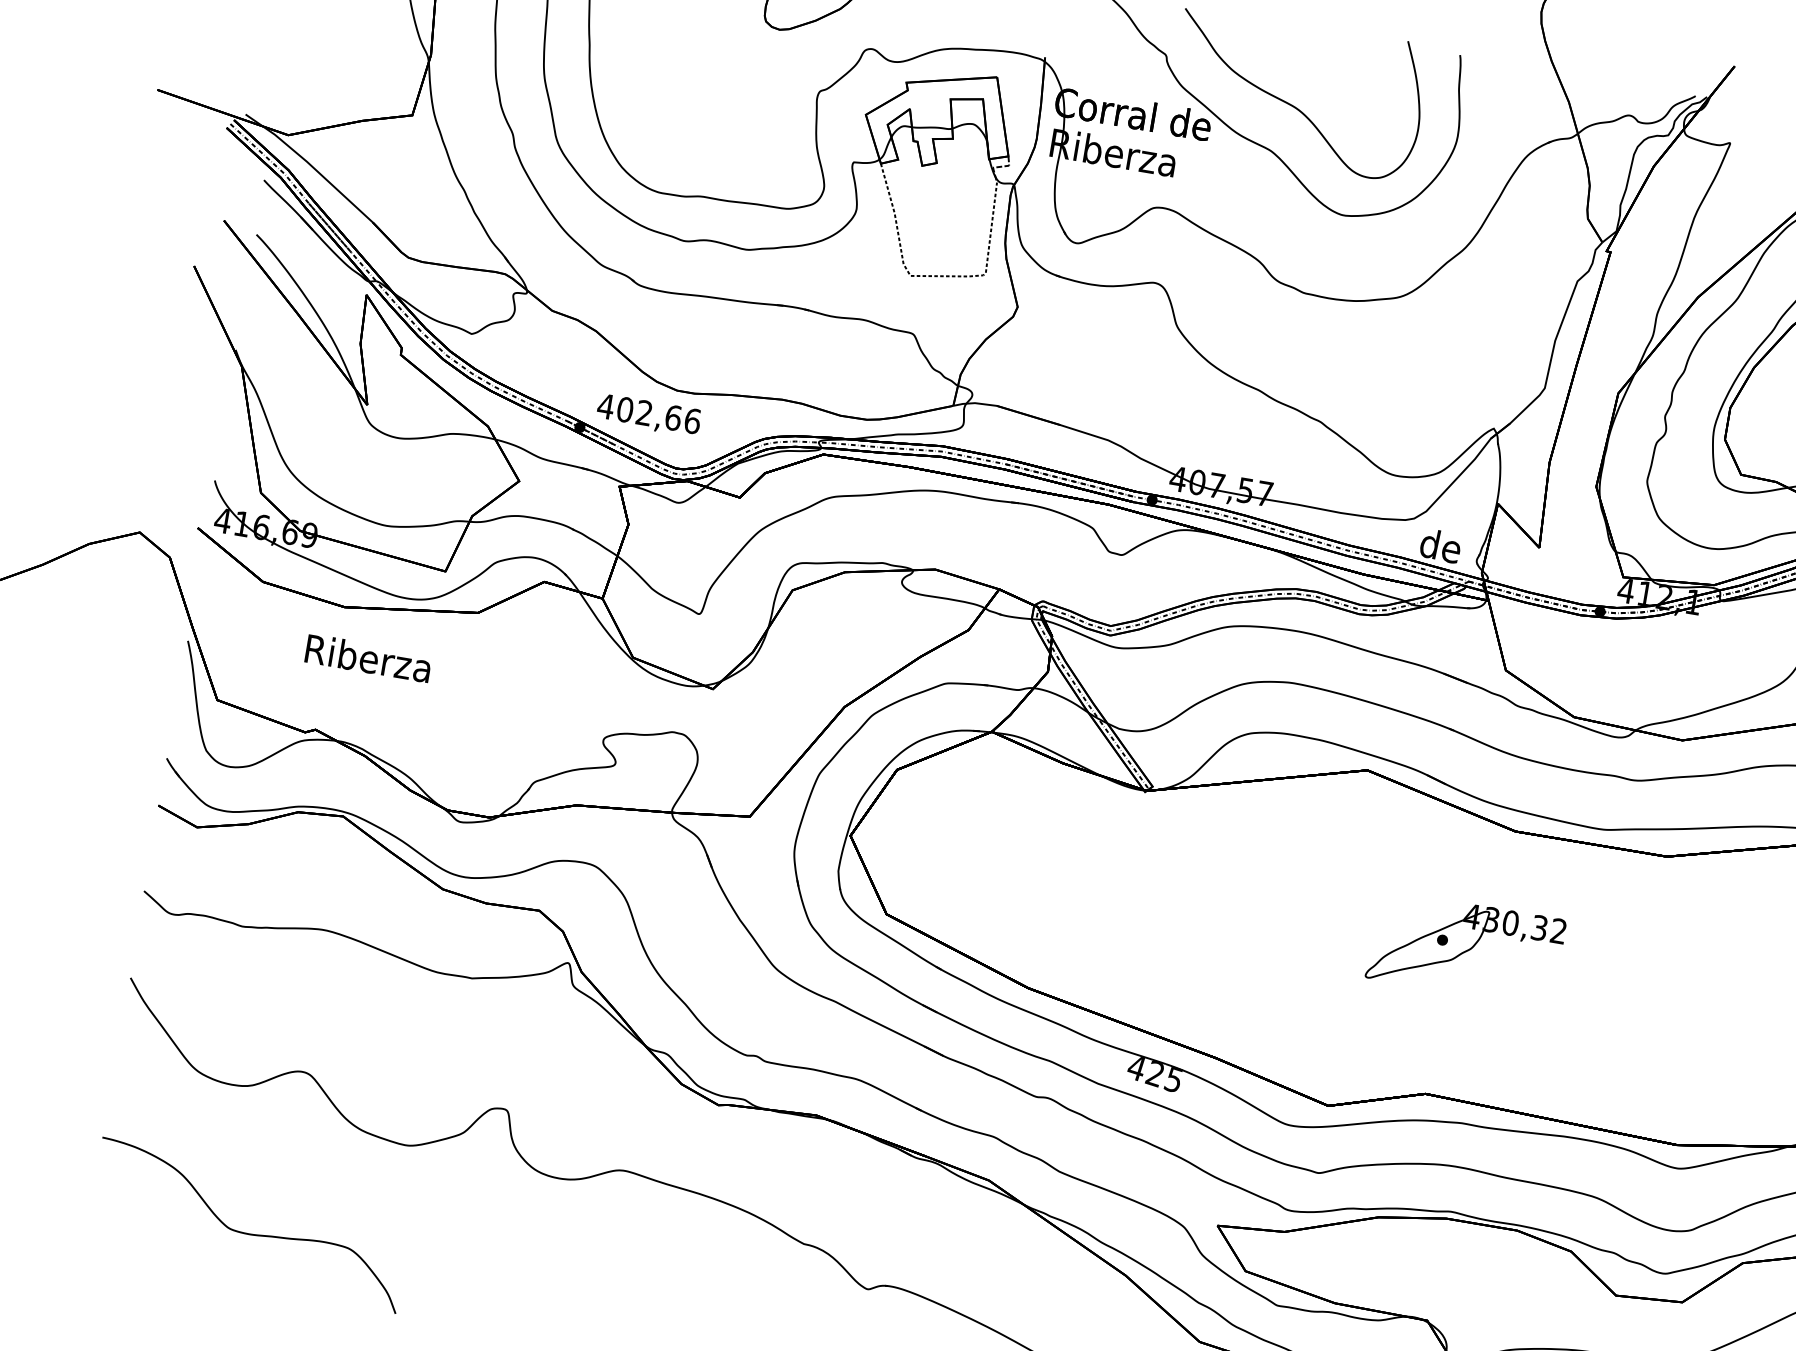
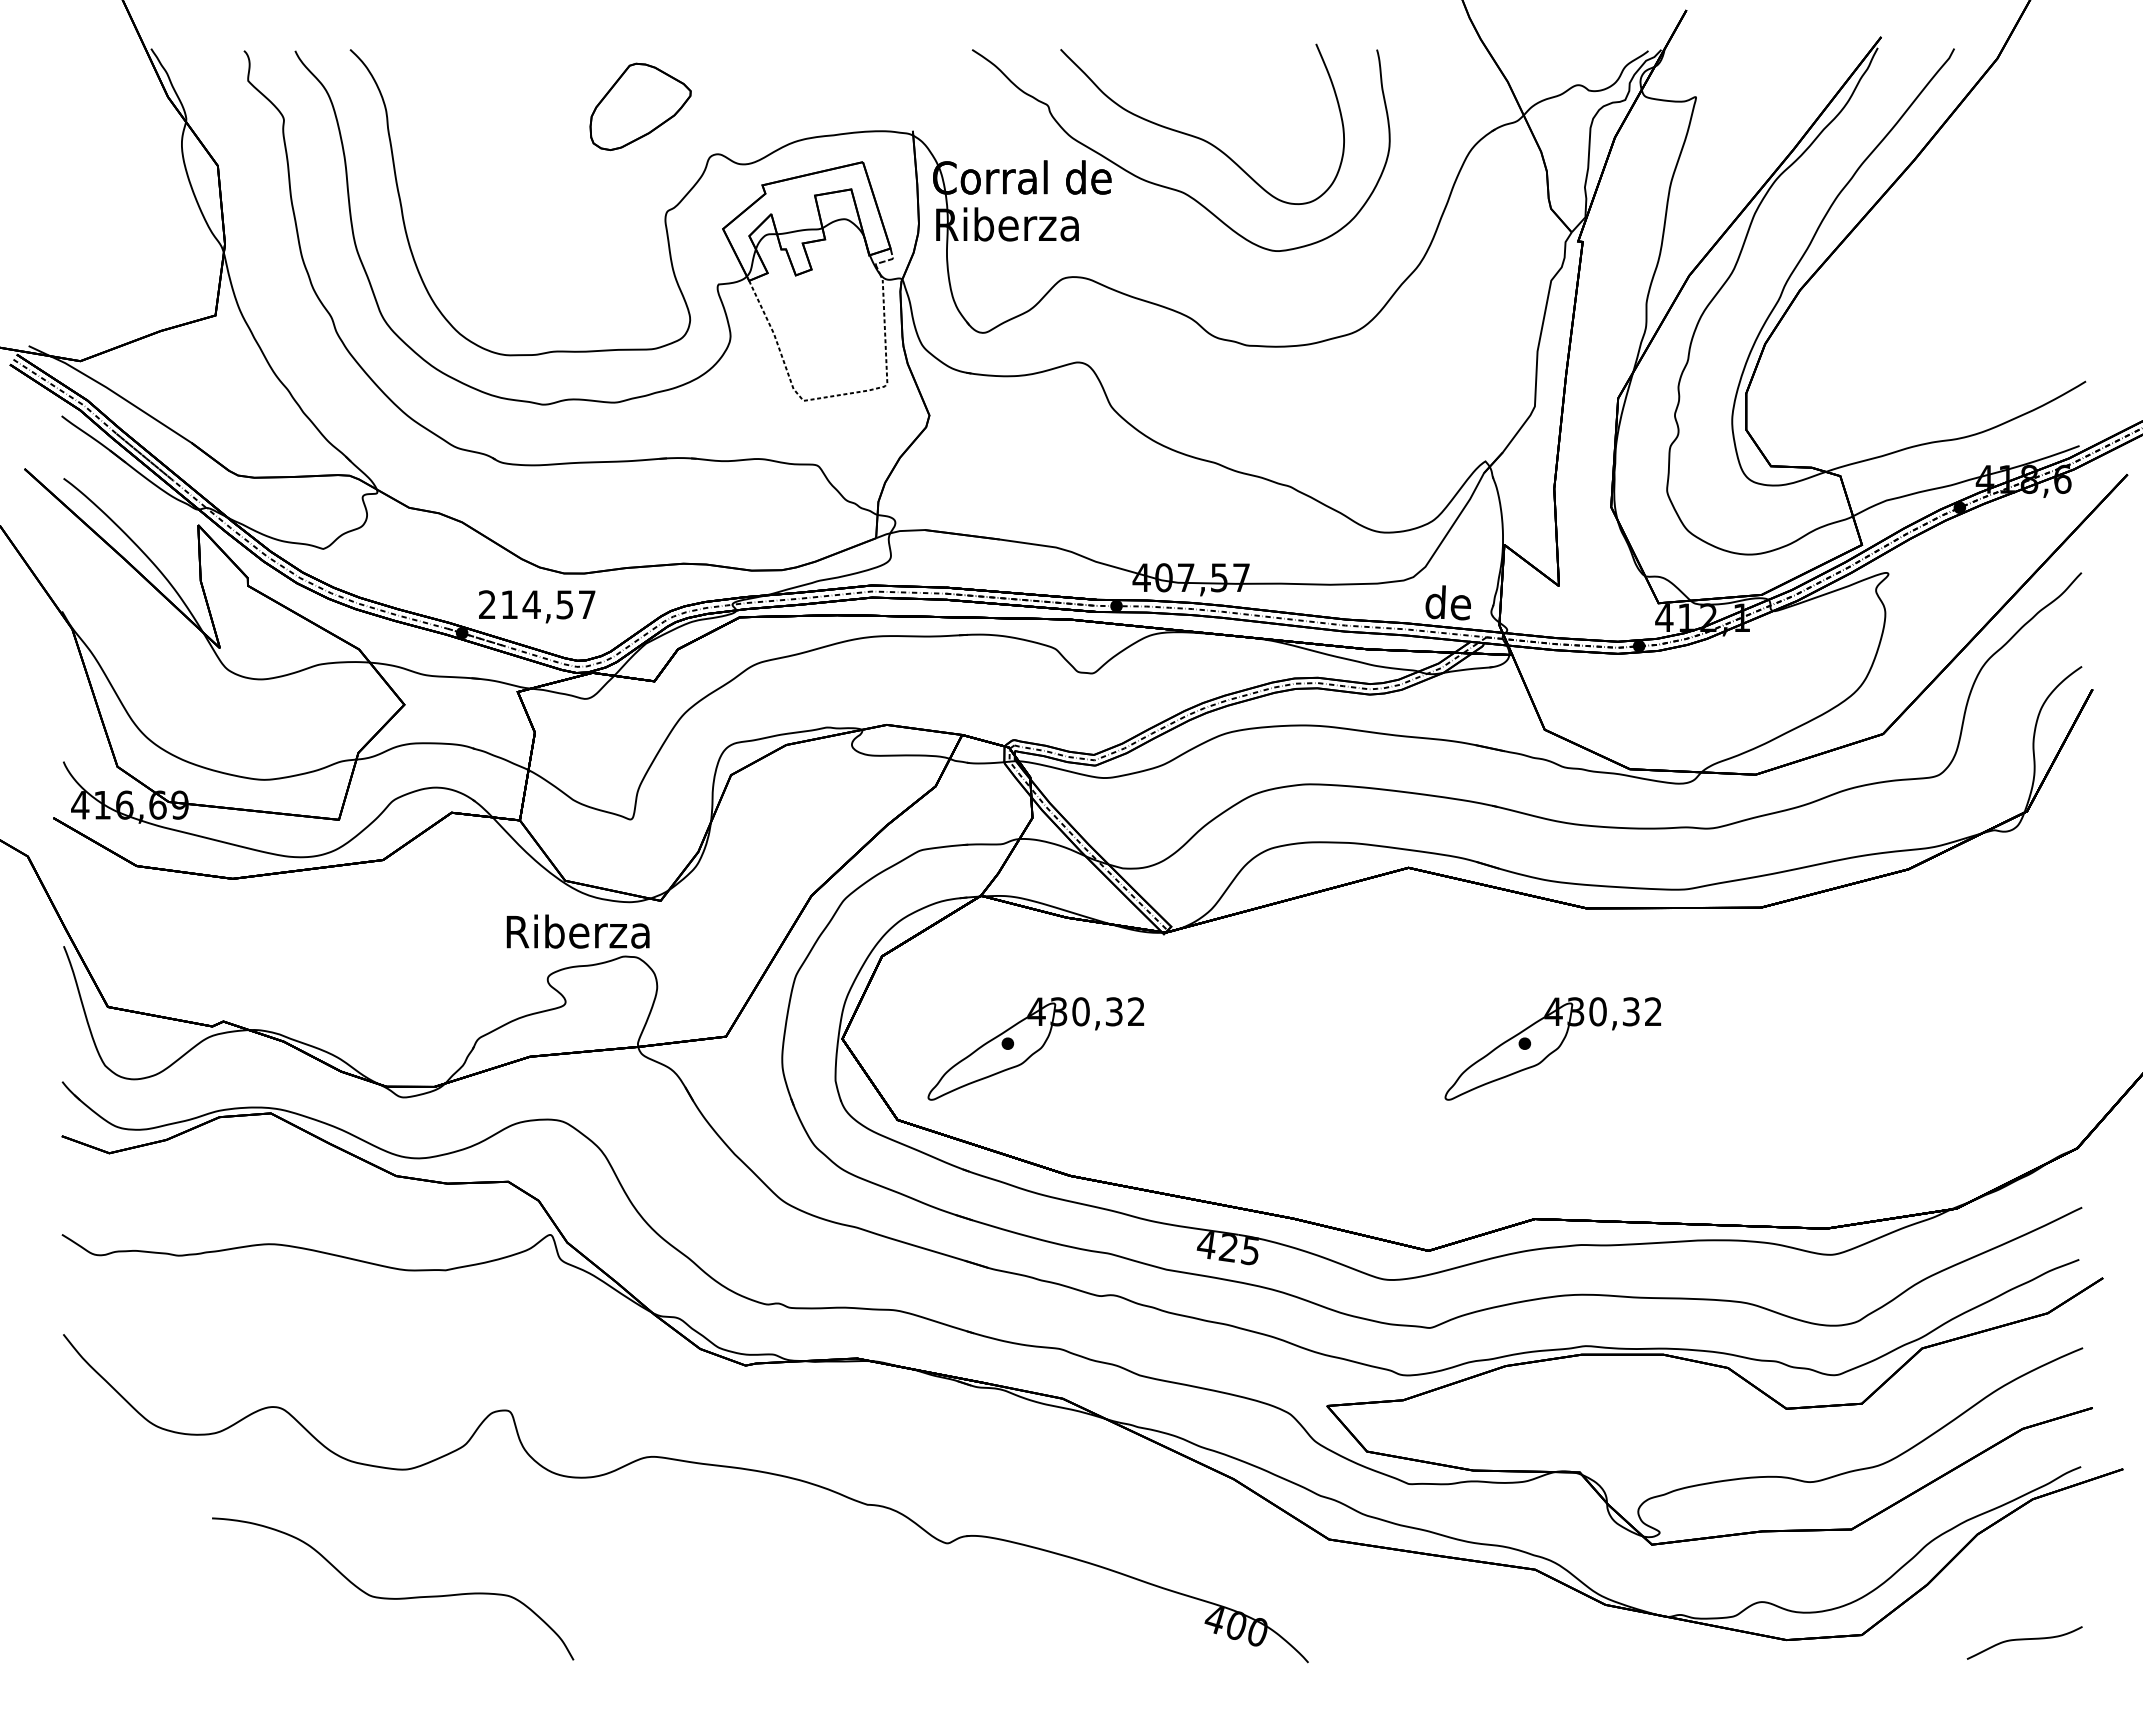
text: (649, 413) -> (537, 604), 402,66 -> 214,57
text: (367, 658) -> (577, 931), moved
part: (1016, 872) -> (1035, 1048), added
curve: (247, 1232) -> (392, 1597), moved

